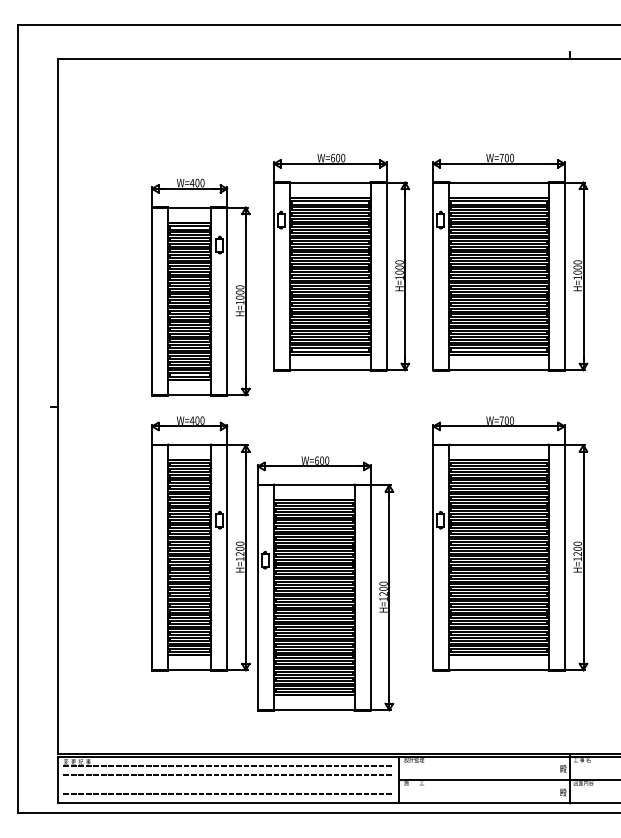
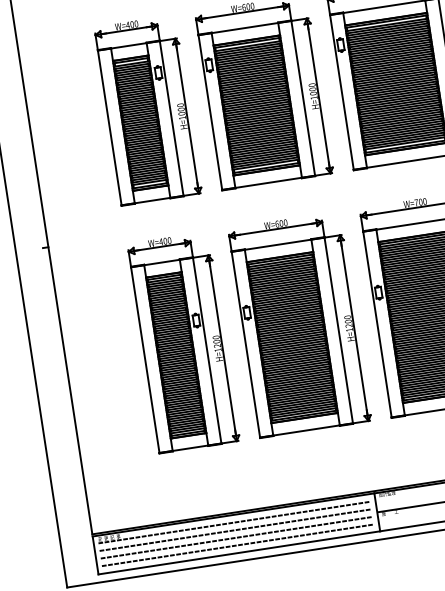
part: (200, 287) -> (147, 110), moved
part: (325, 583) -> (299, 324), moved
line: (227, 784) -> (236, 537), added

